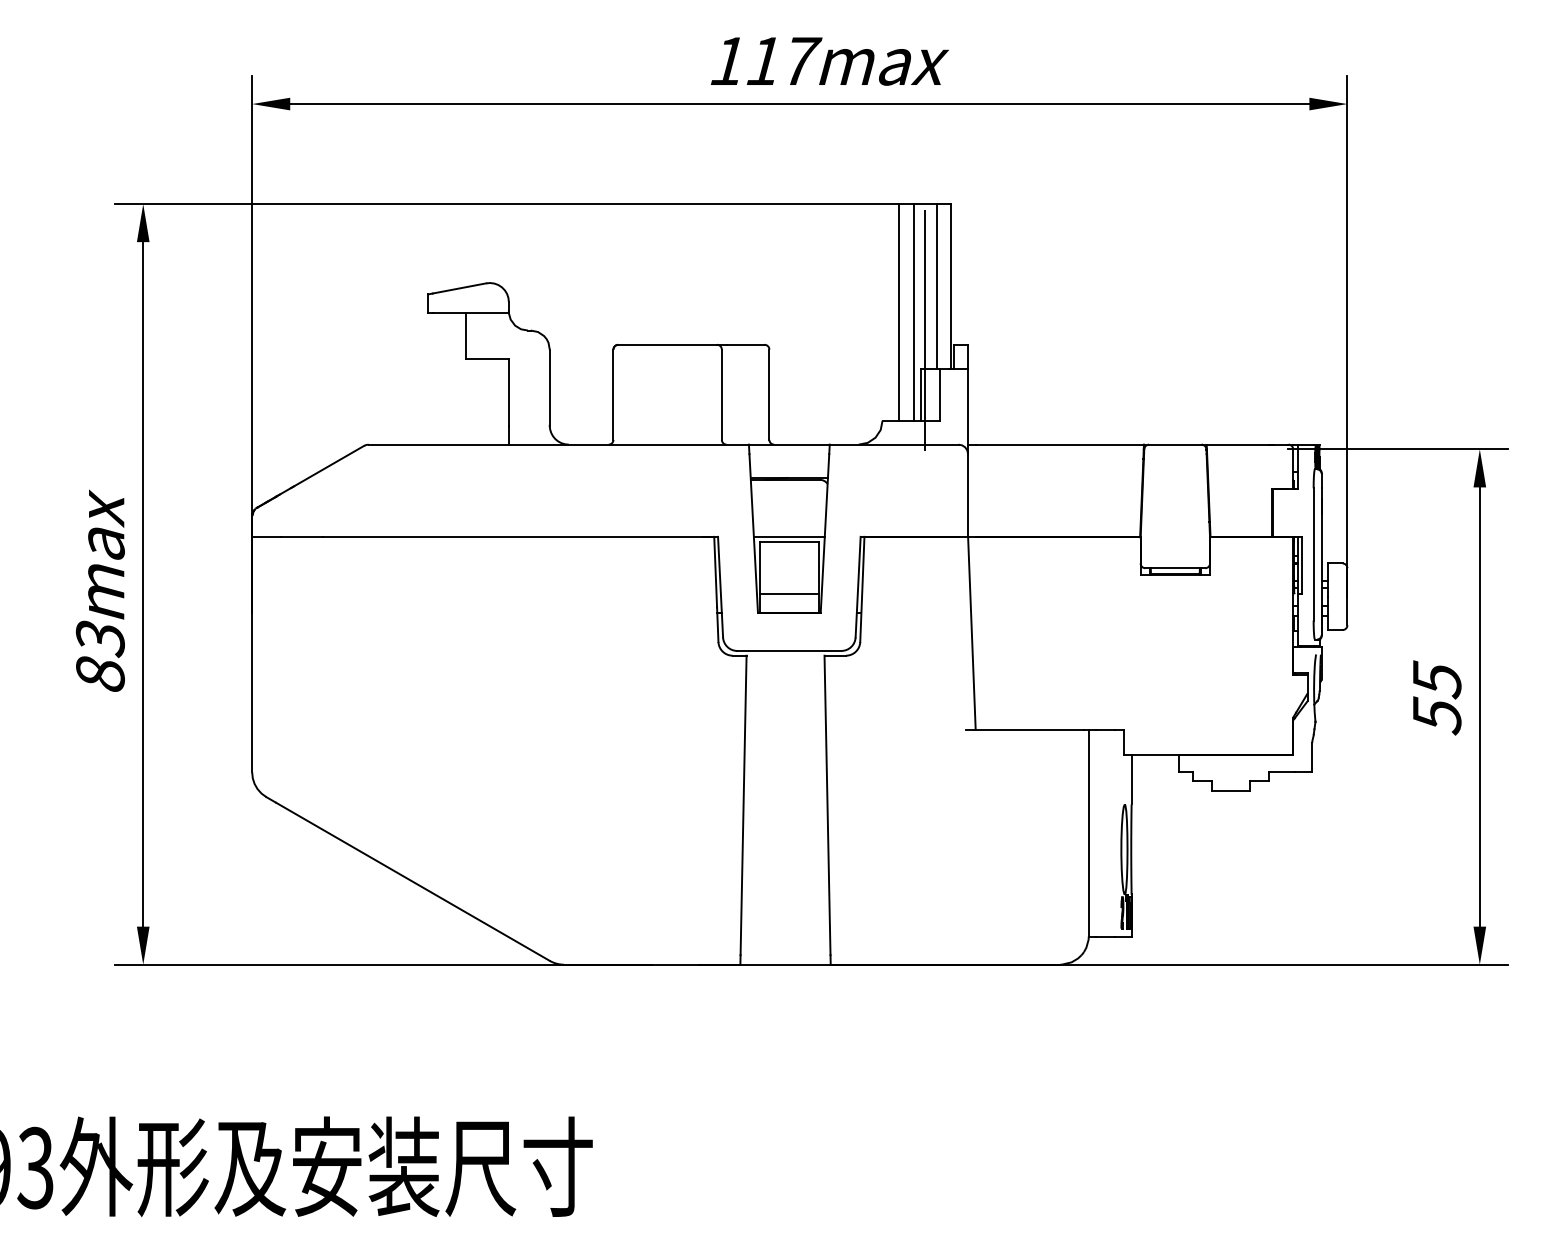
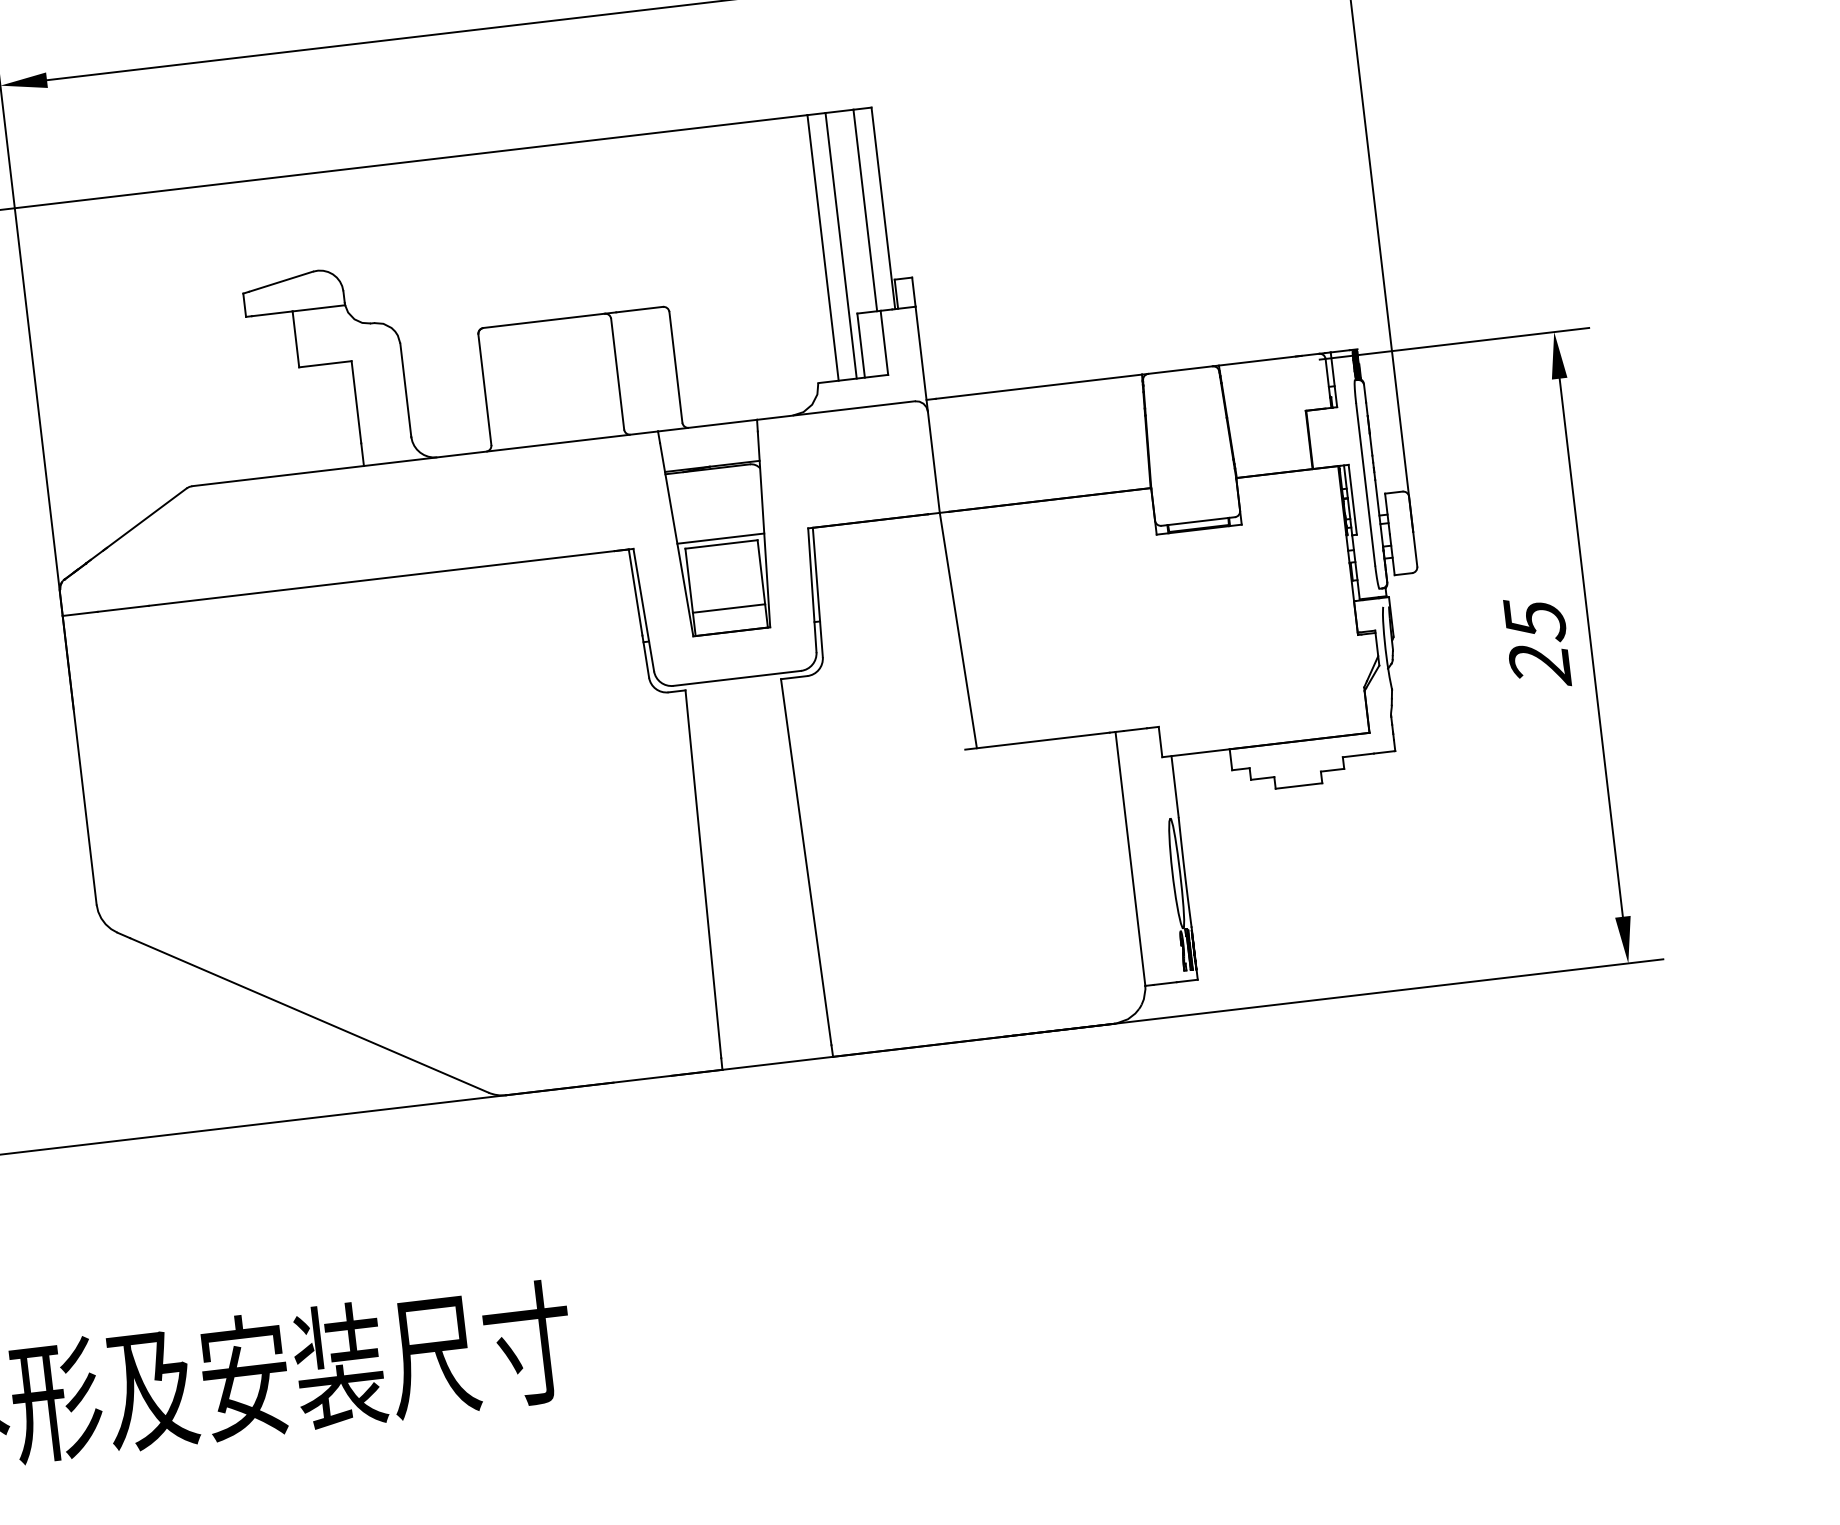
line: (925, 318) -> (856, 251), removed
text: (1436, 716) -> (1539, 665), 55 -> 25

